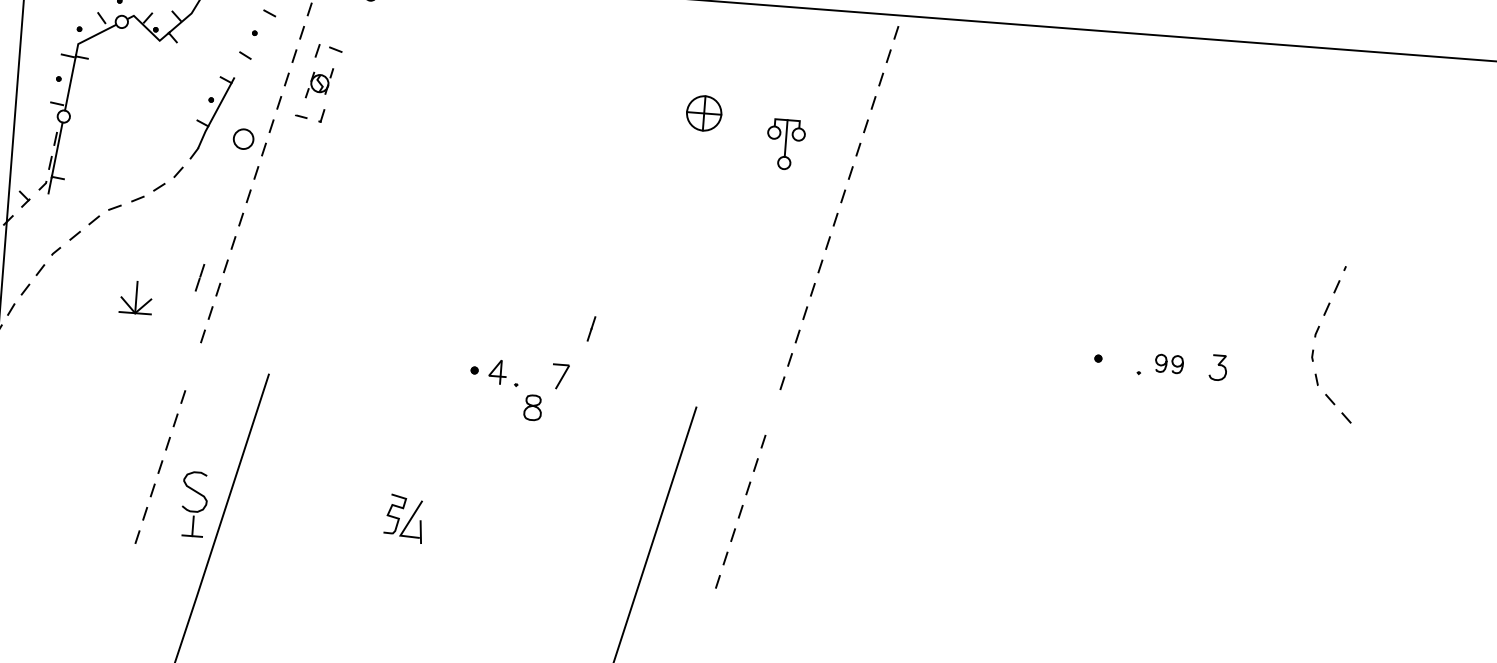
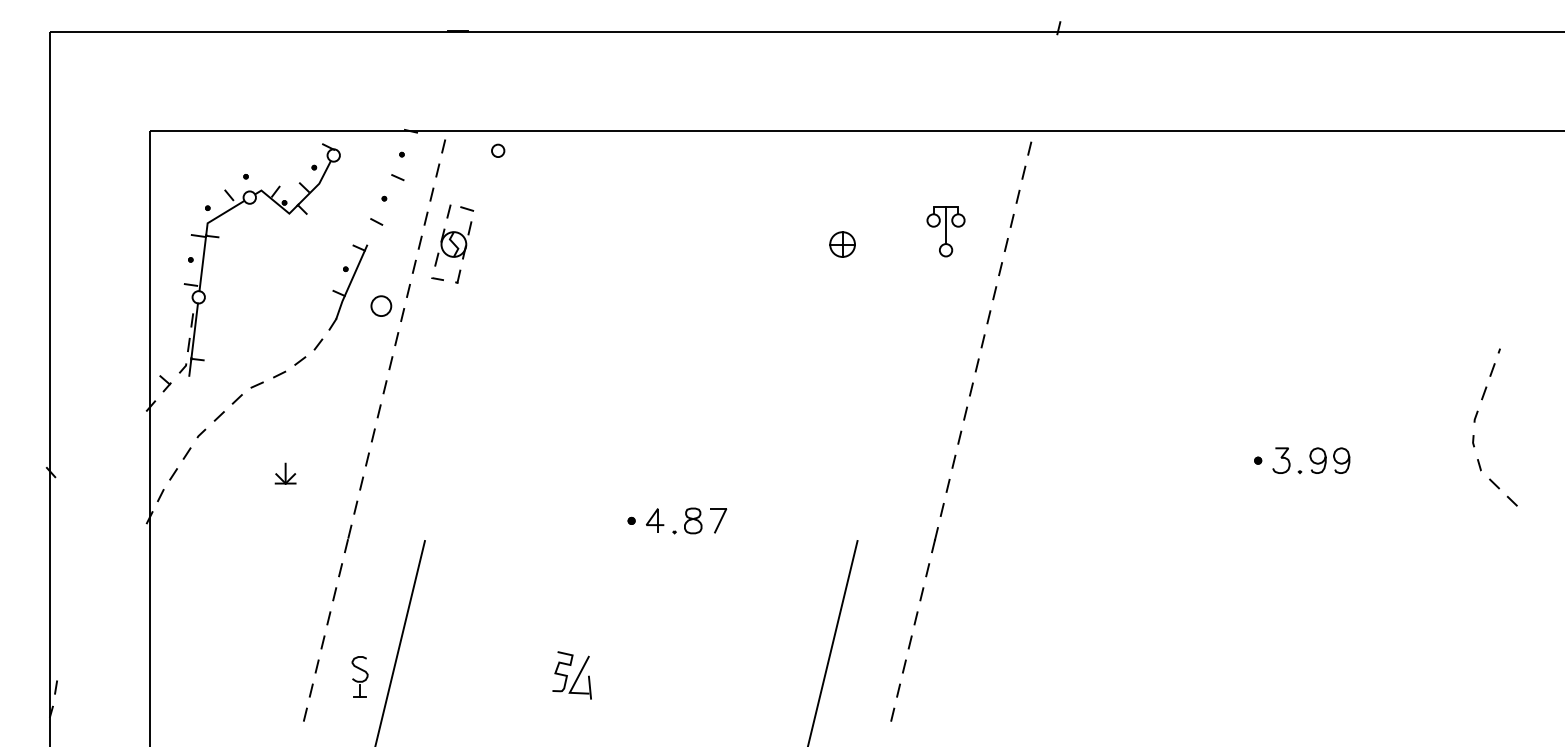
part: (319, 82) -> (453, 243), size x1.43
part: (704, 113) -> (842, 244), size x0.71
part: (785, 144) -> (945, 231), moved
line: (200, 277) -> (348, 538), moved
part: (136, 297) -> (285, 473), size x0.62
line: (591, 329) -> (934, 540), moved
part: (1168, 363) -> (1329, 460), size x1.43
curve: (1218, 365) -> (1281, 458), moved
part: (533, 407) -> (693, 520), moved
part: (193, 503) -> (359, 676), size x0.62

